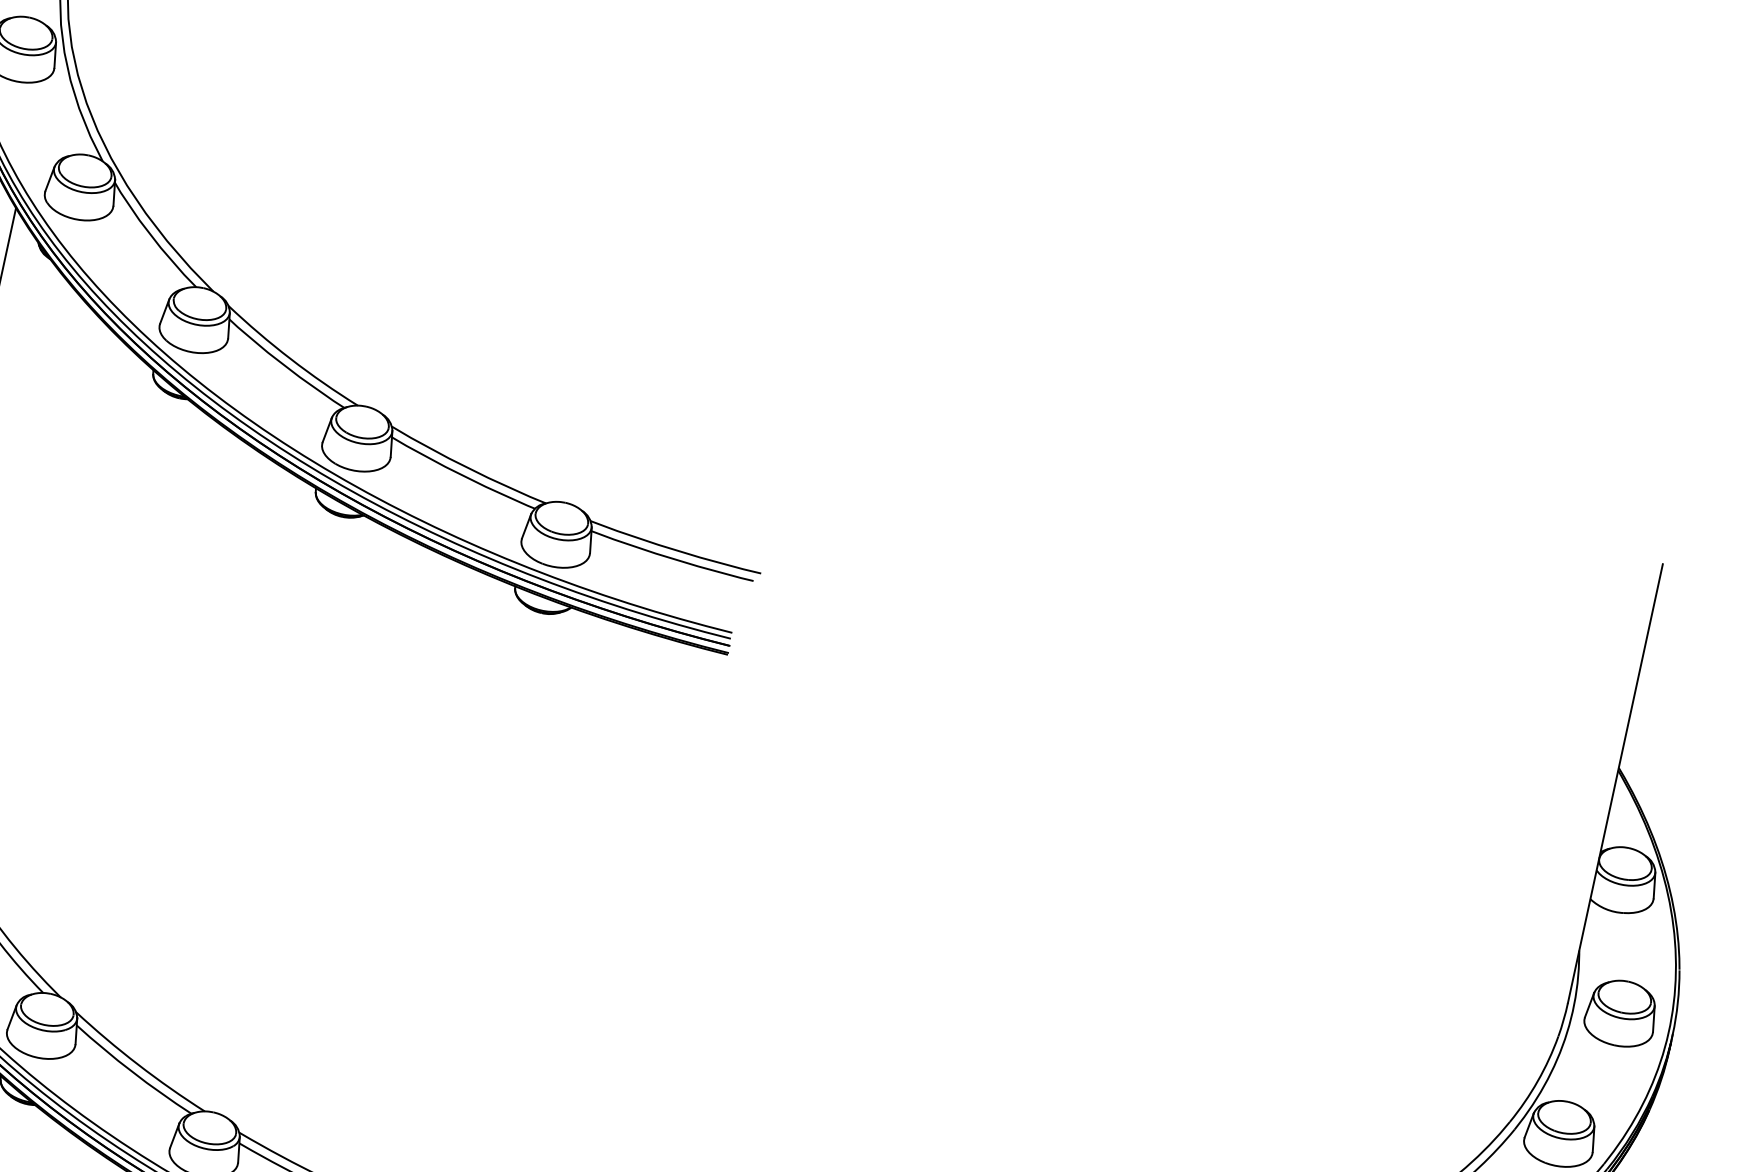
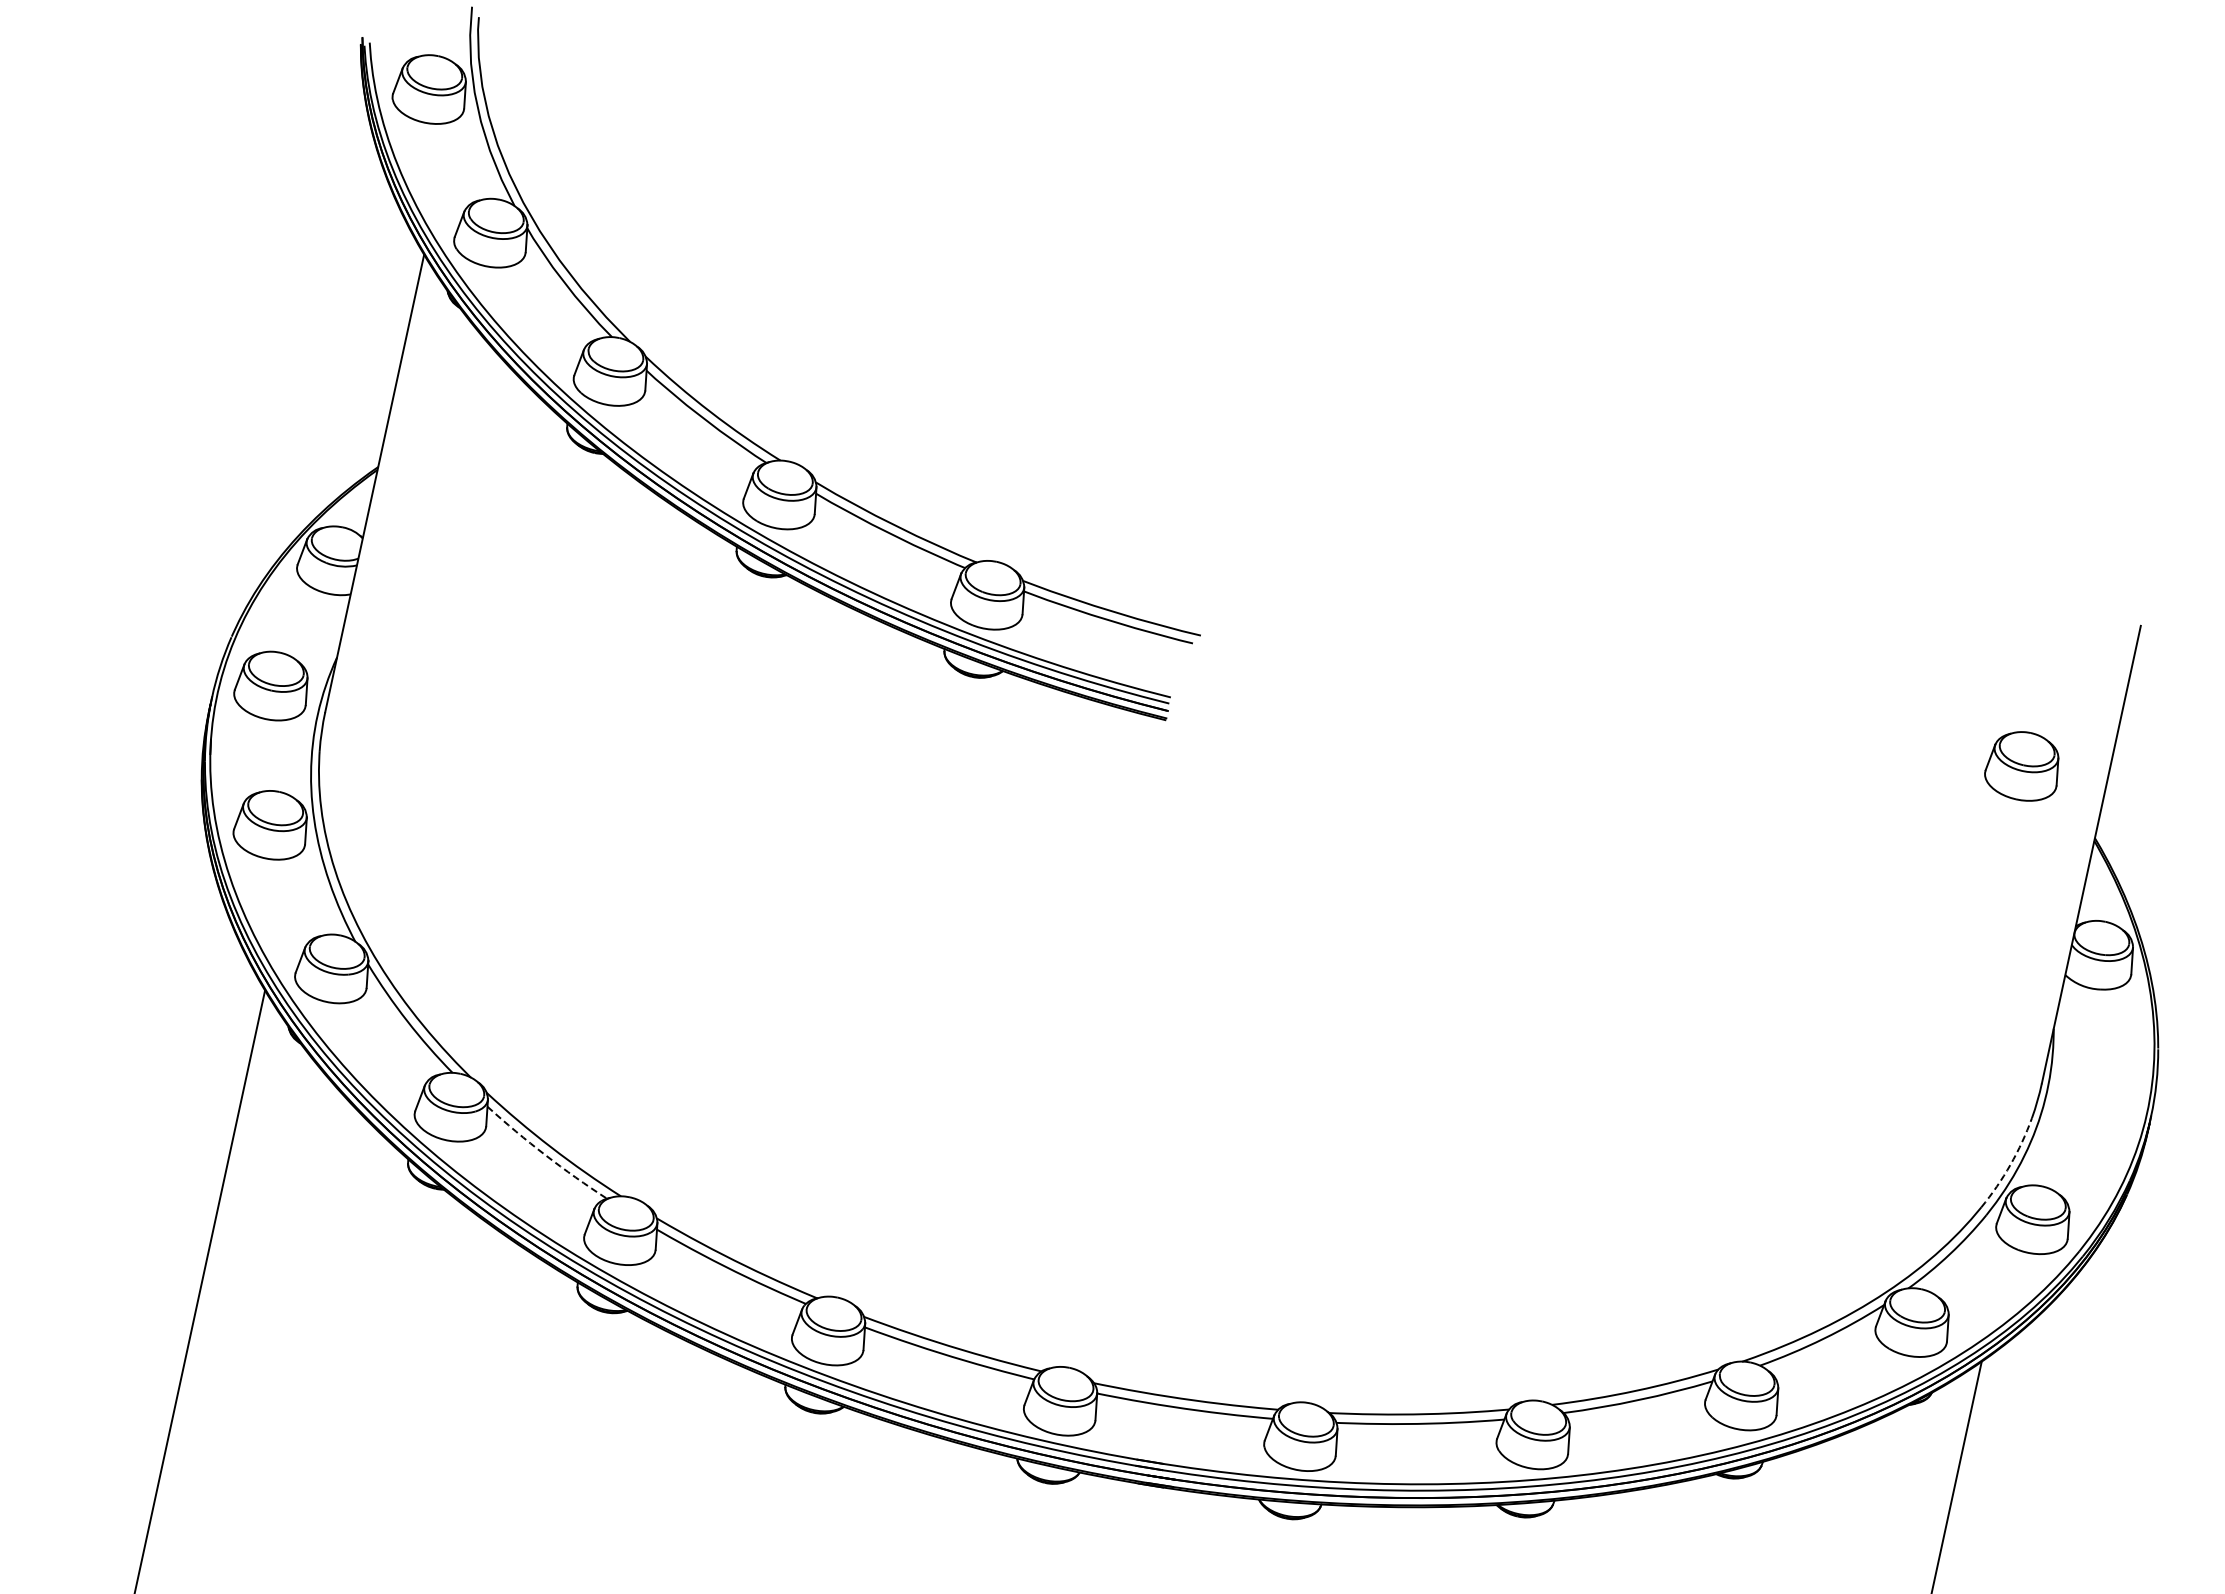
part: (1619, 1013) -> (2021, 766), moved
arc: (132, 1072) -> (545, 1155), solid -> dashed
arc: (1537, 1080) -> (2010, 1164), solid -> dashed

